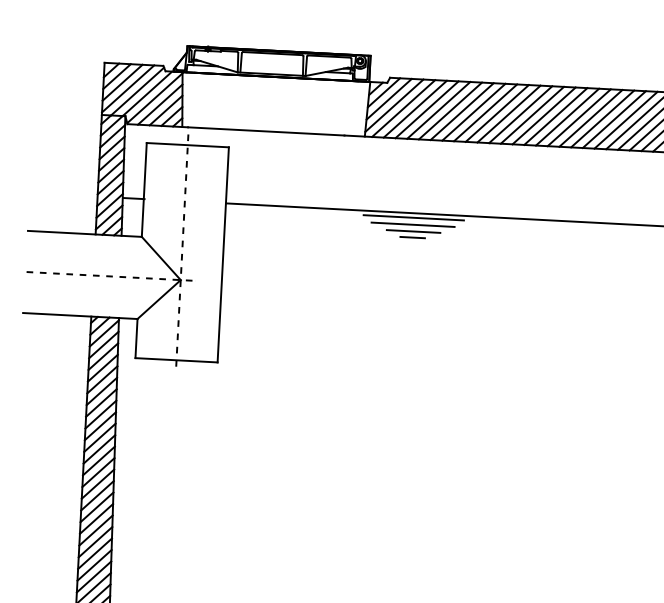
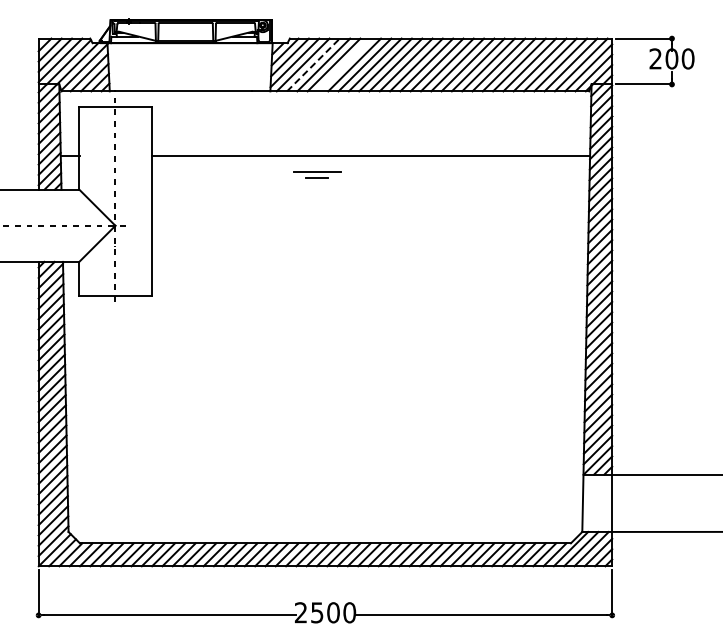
line: (415, 108) -> (313, 64), solid -> dashed
line: (449, 110) -> (343, 64), removed
line: (414, 217) -> (317, 160), removed
line: (412, 224) -> (316, 166), removed

